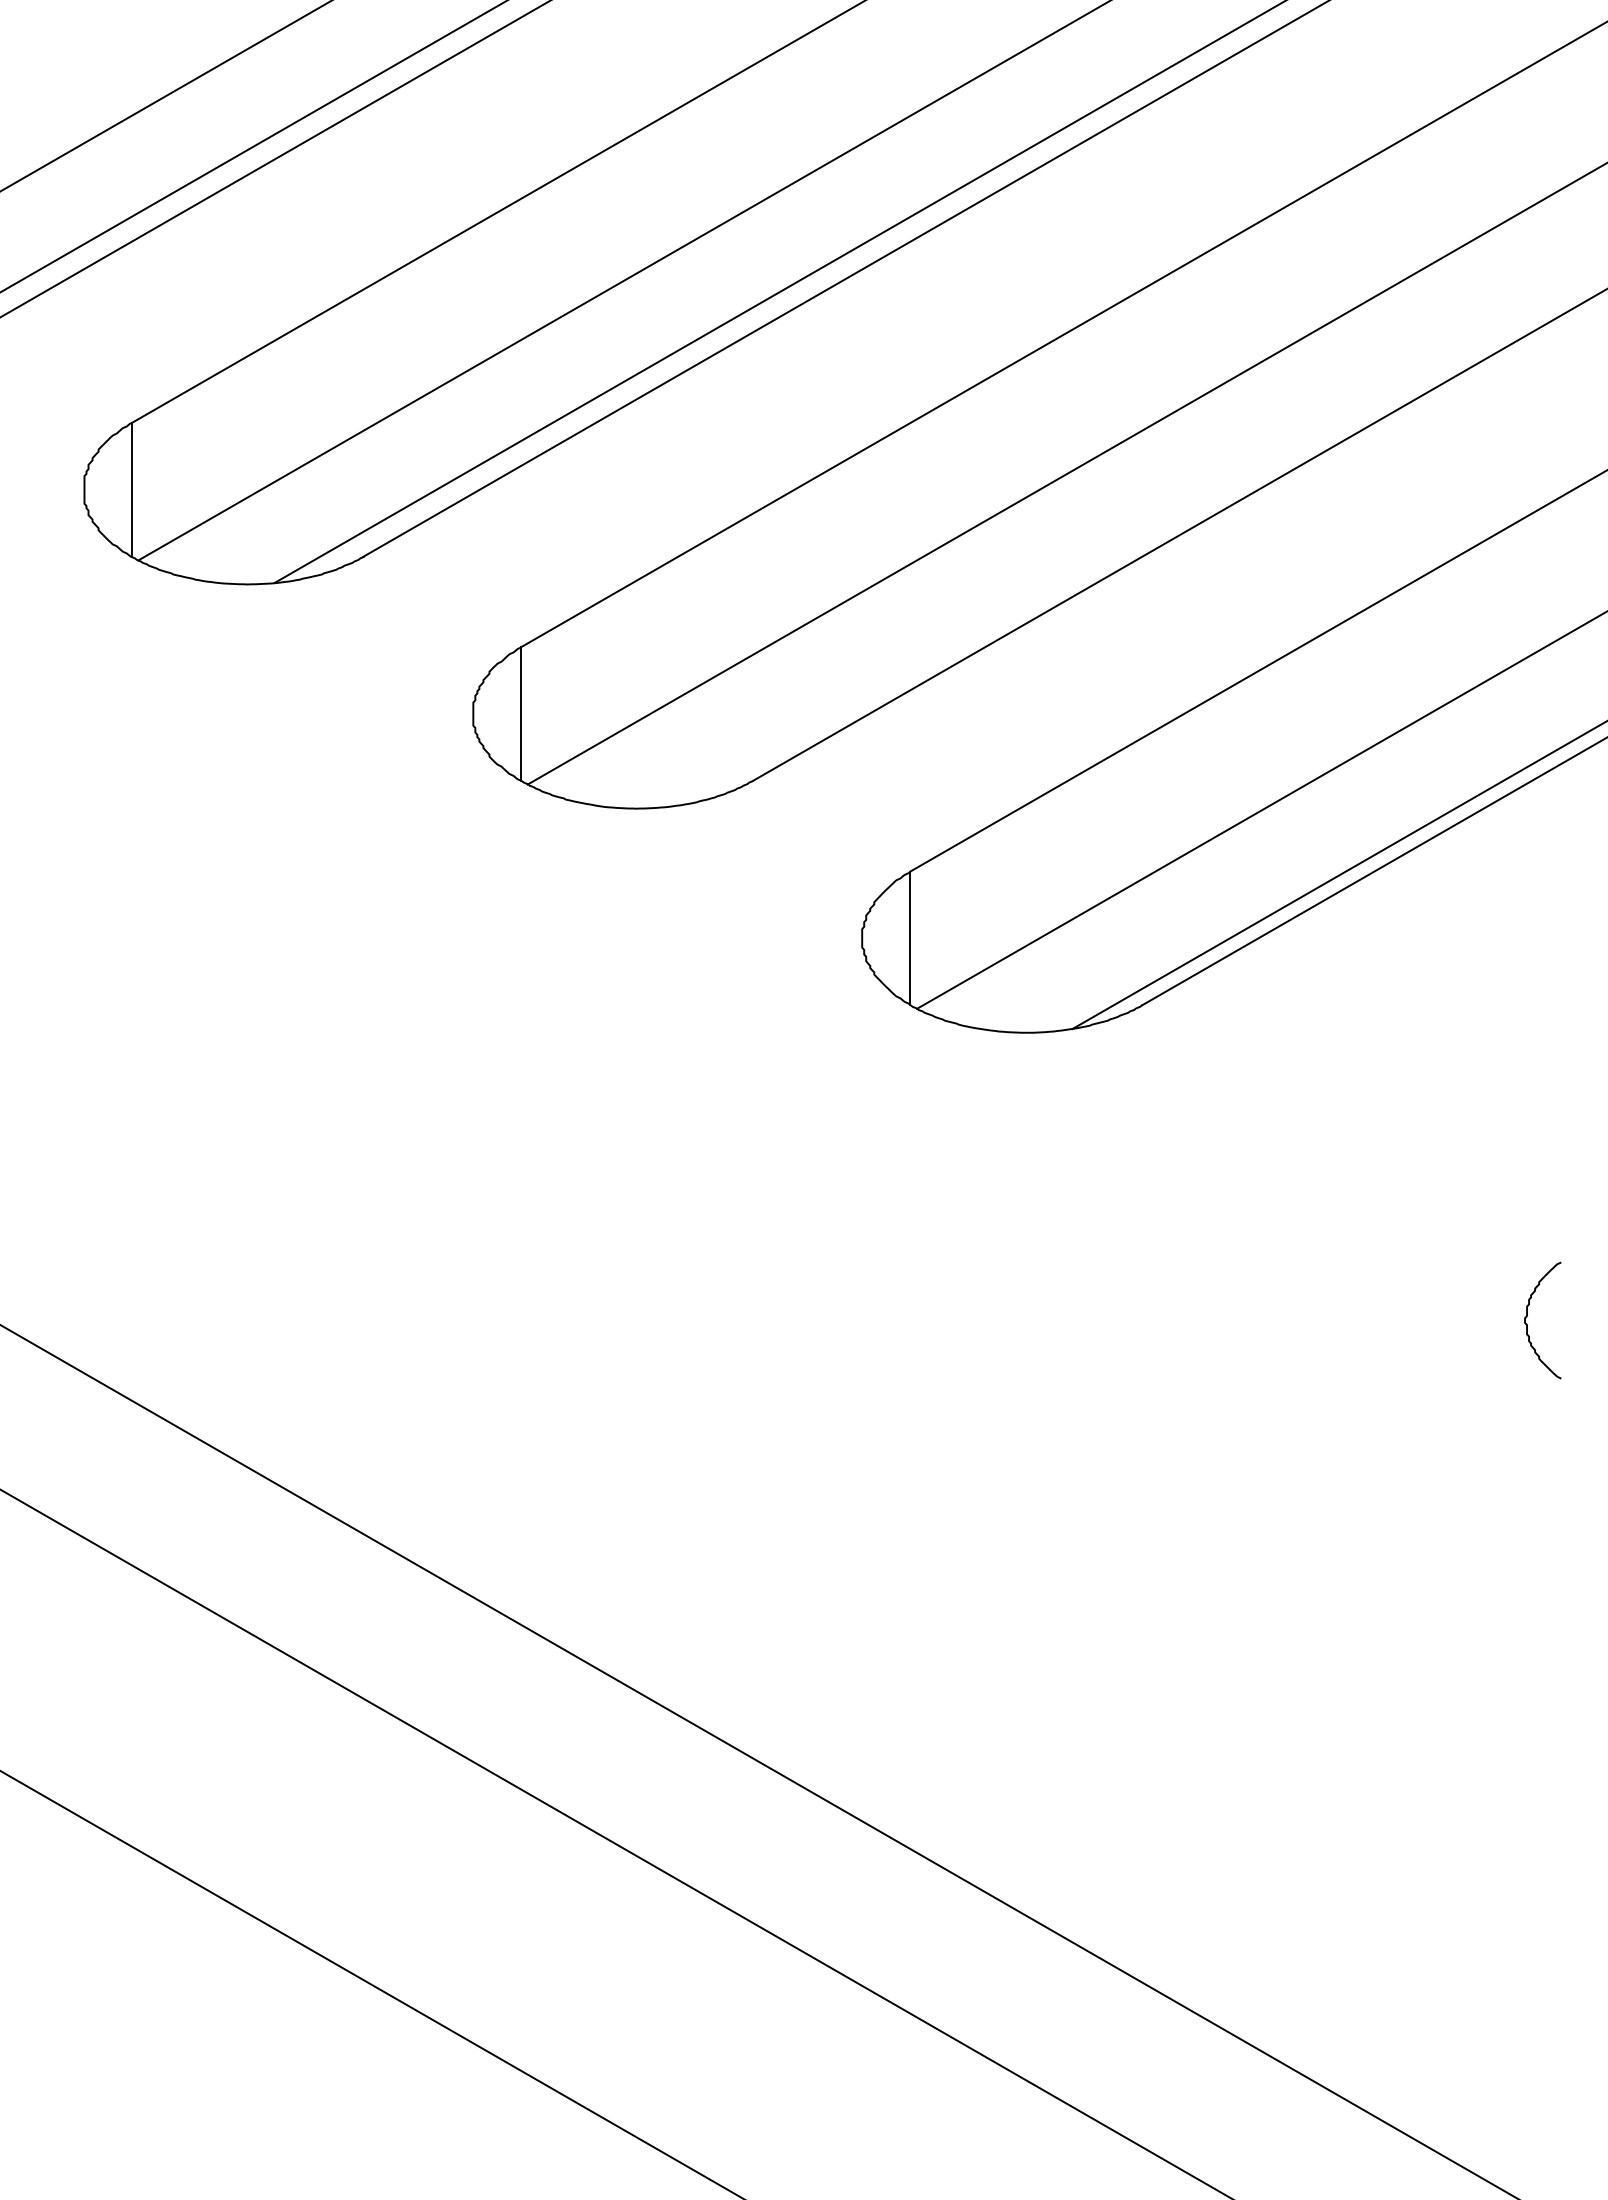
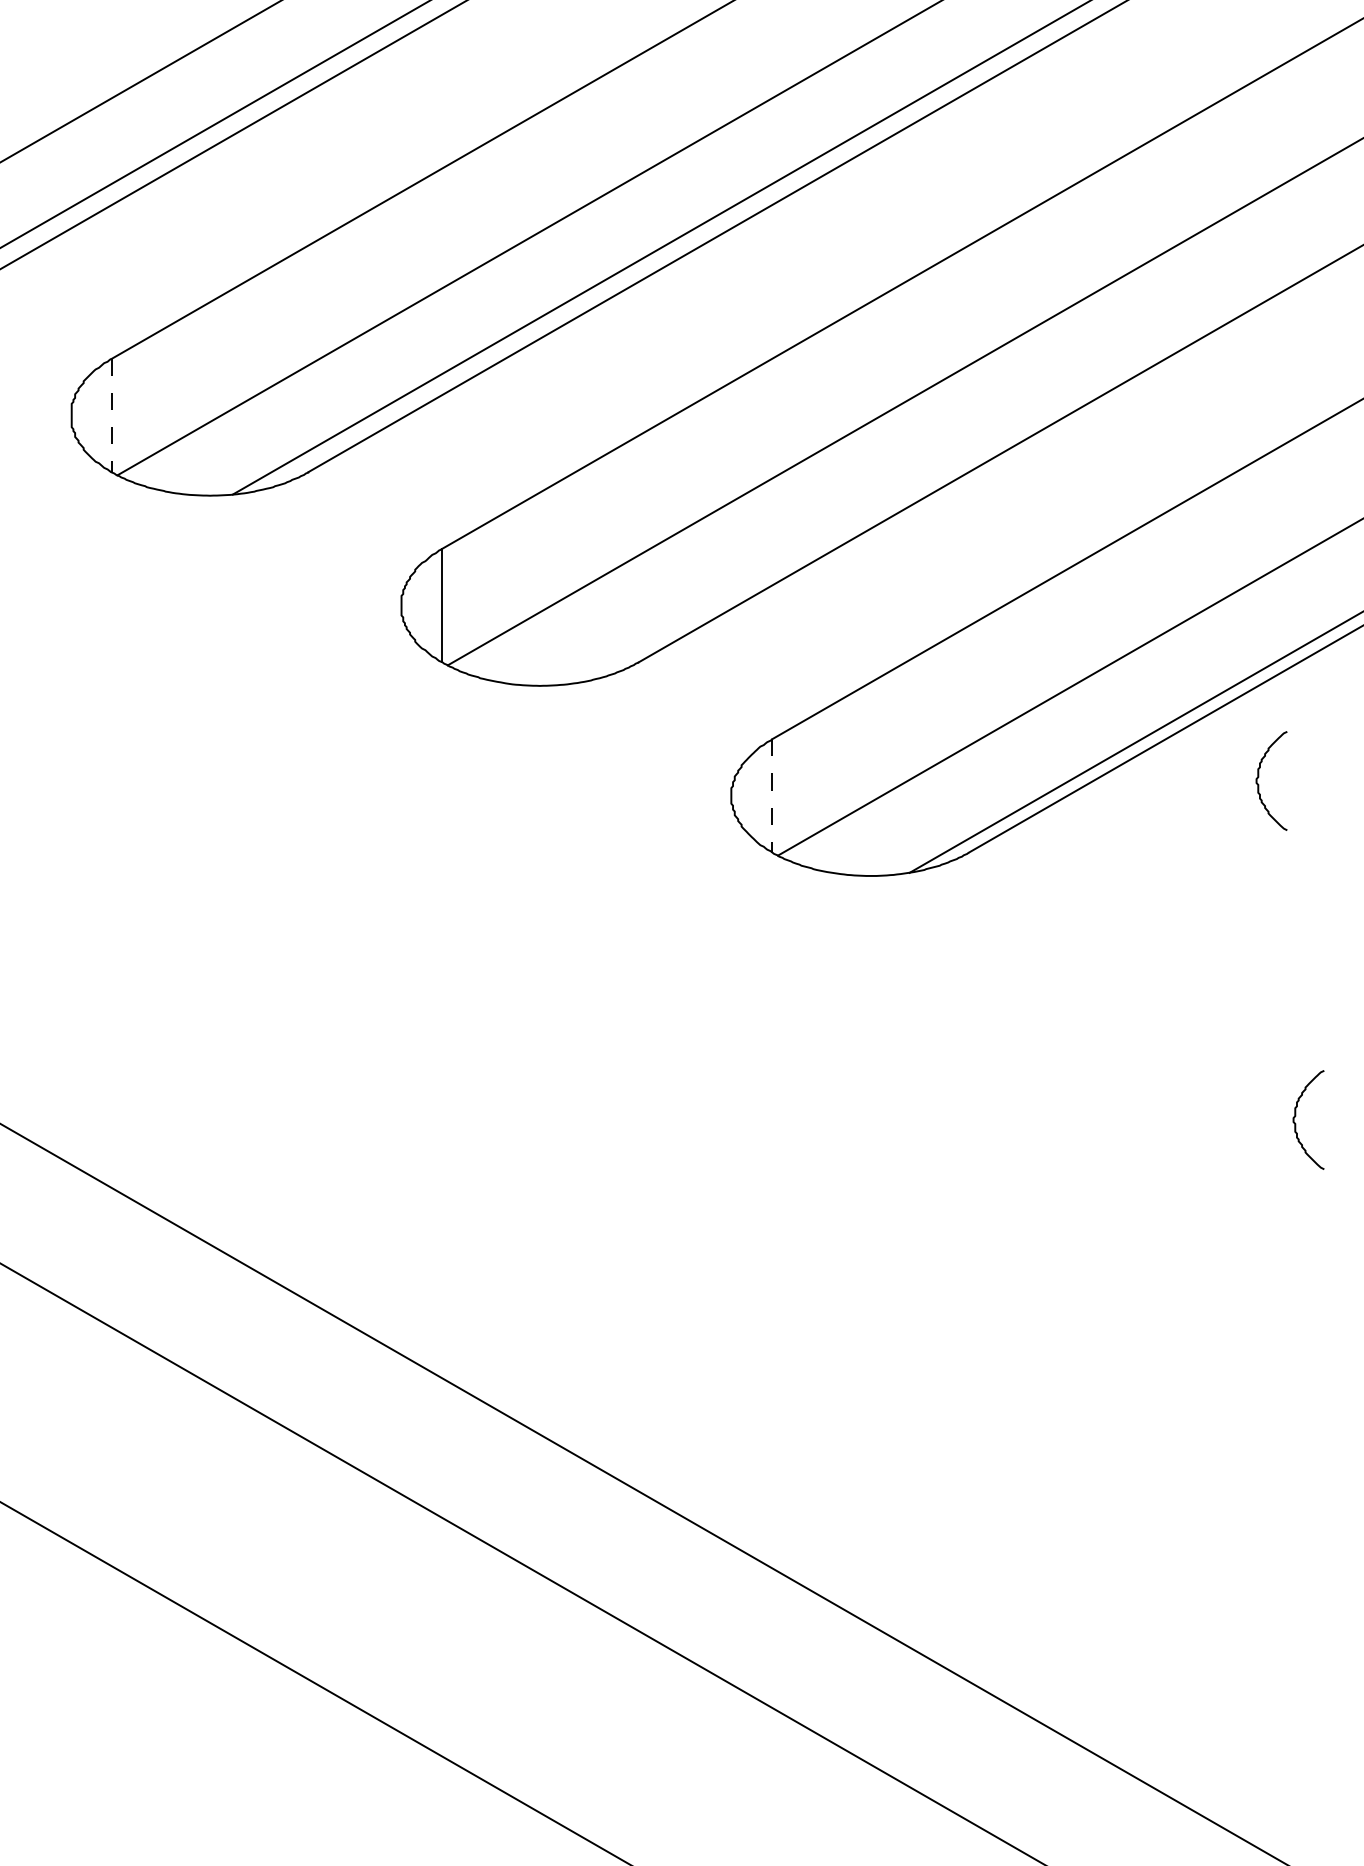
line: (131, 489) -> (111, 415), solid -> dashed
curve: (1484, 916) -> (1259, 777), added
line: (910, 937) -> (772, 795), solid -> dashed

